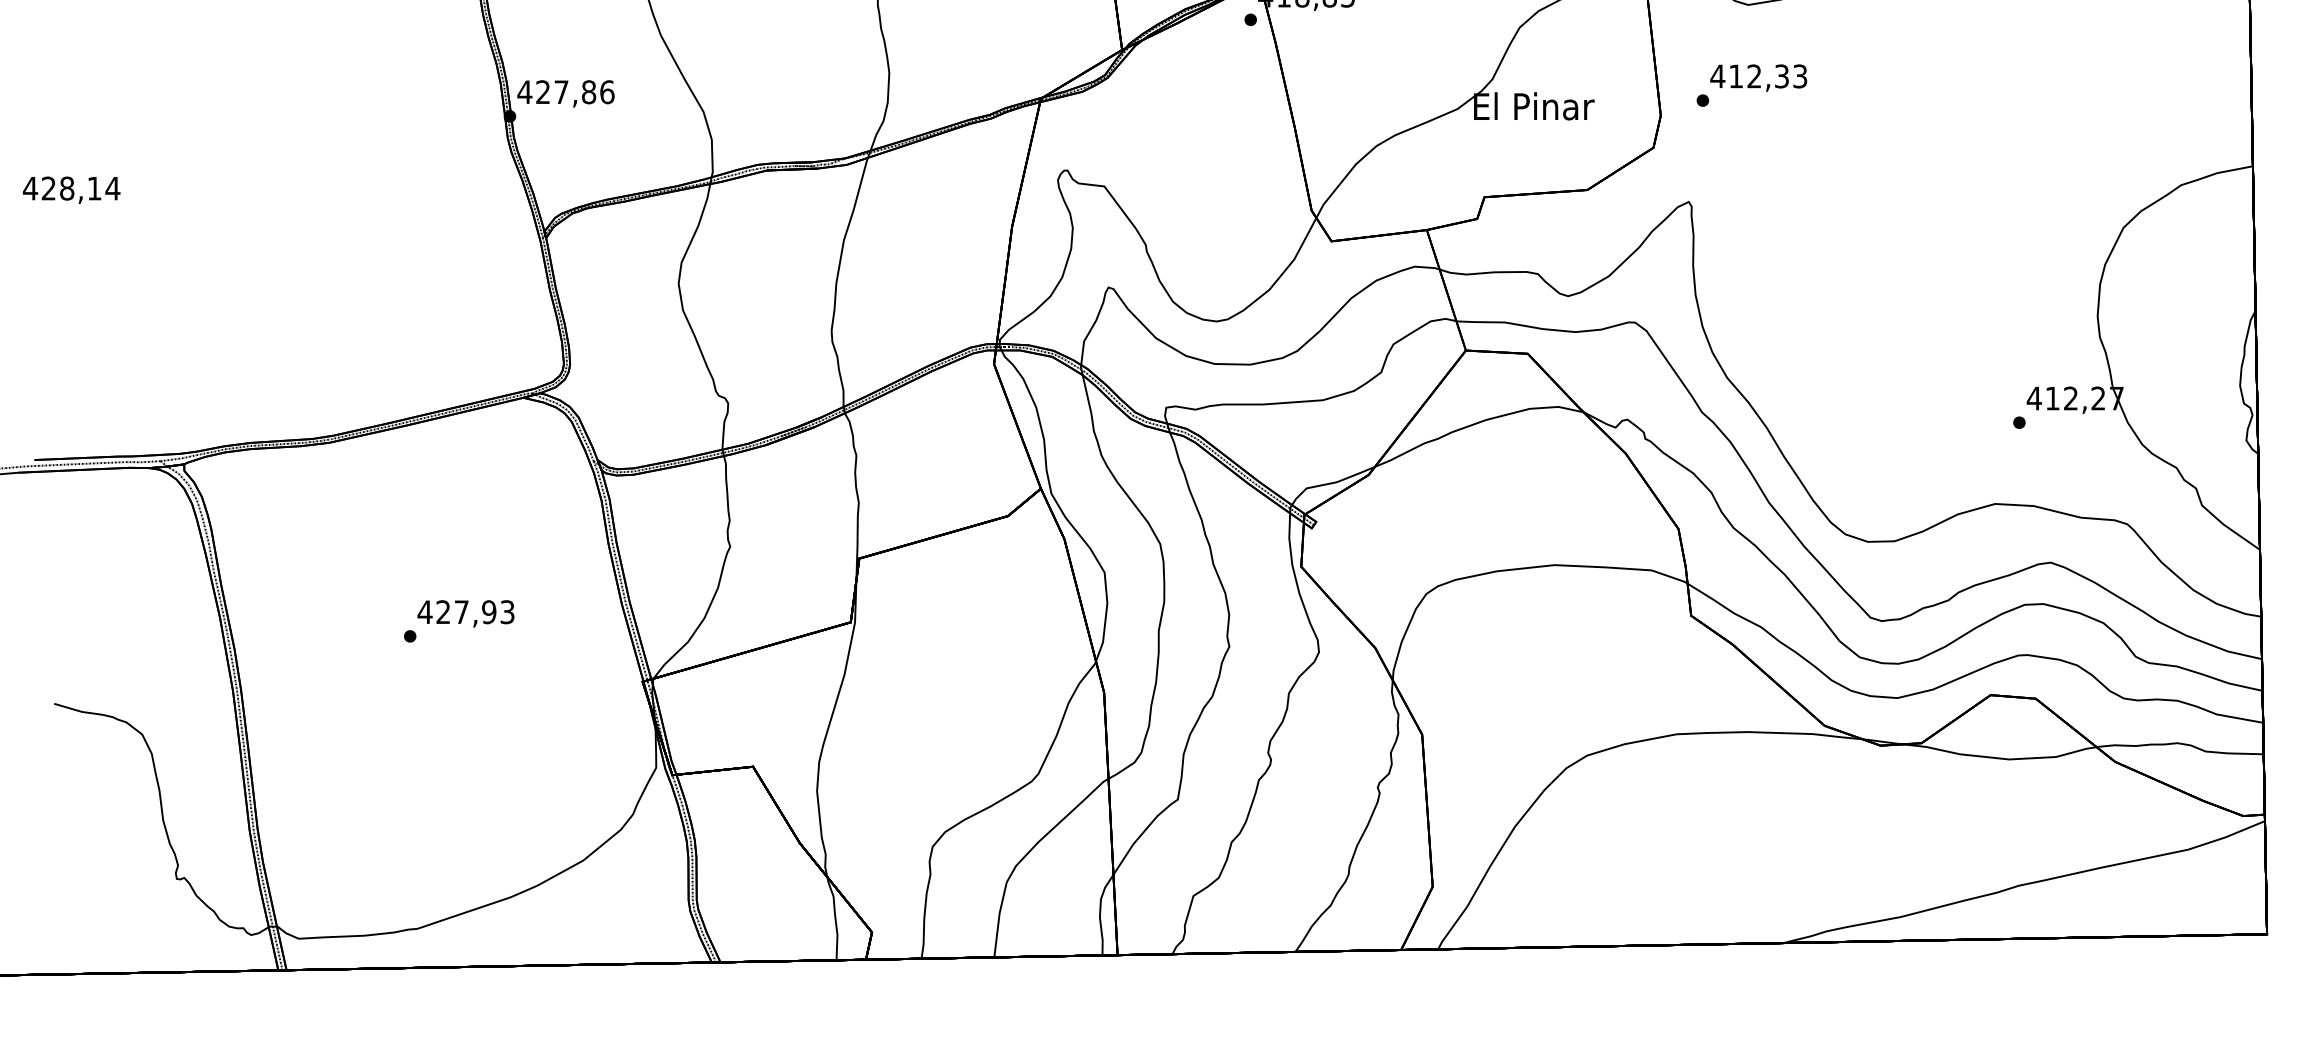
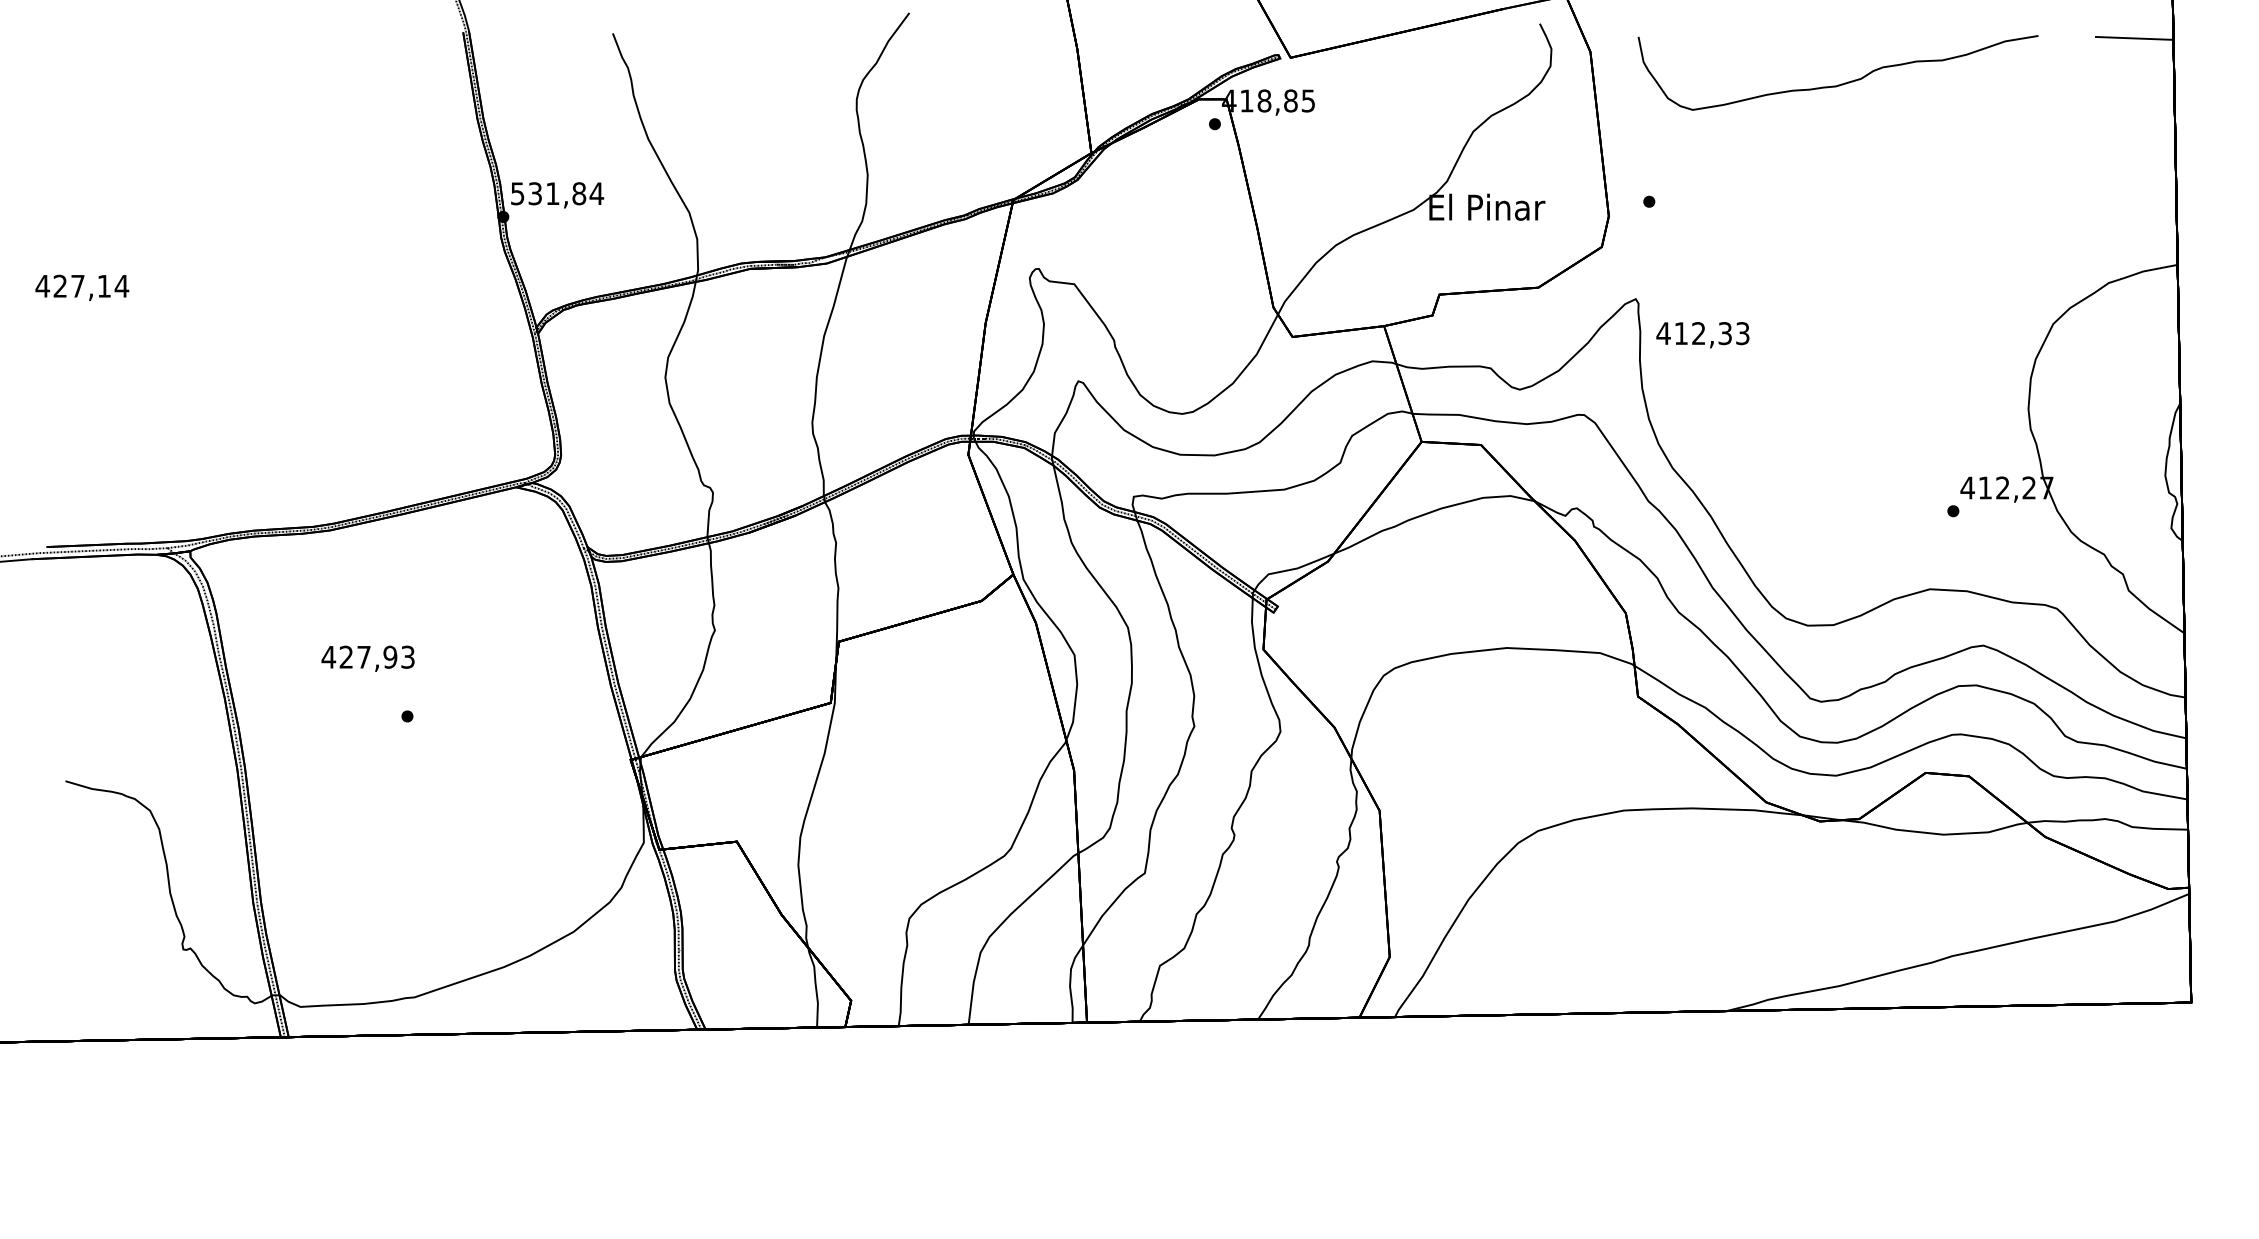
text: (1758, 78) -> (1702, 335), moved
text: (566, 91) -> (557, 193), 427,86 -> 531,84
text: (66, 187) -> (77, 285), 428,14 -> 427,14
text: (465, 613) -> (367, 658), moved

